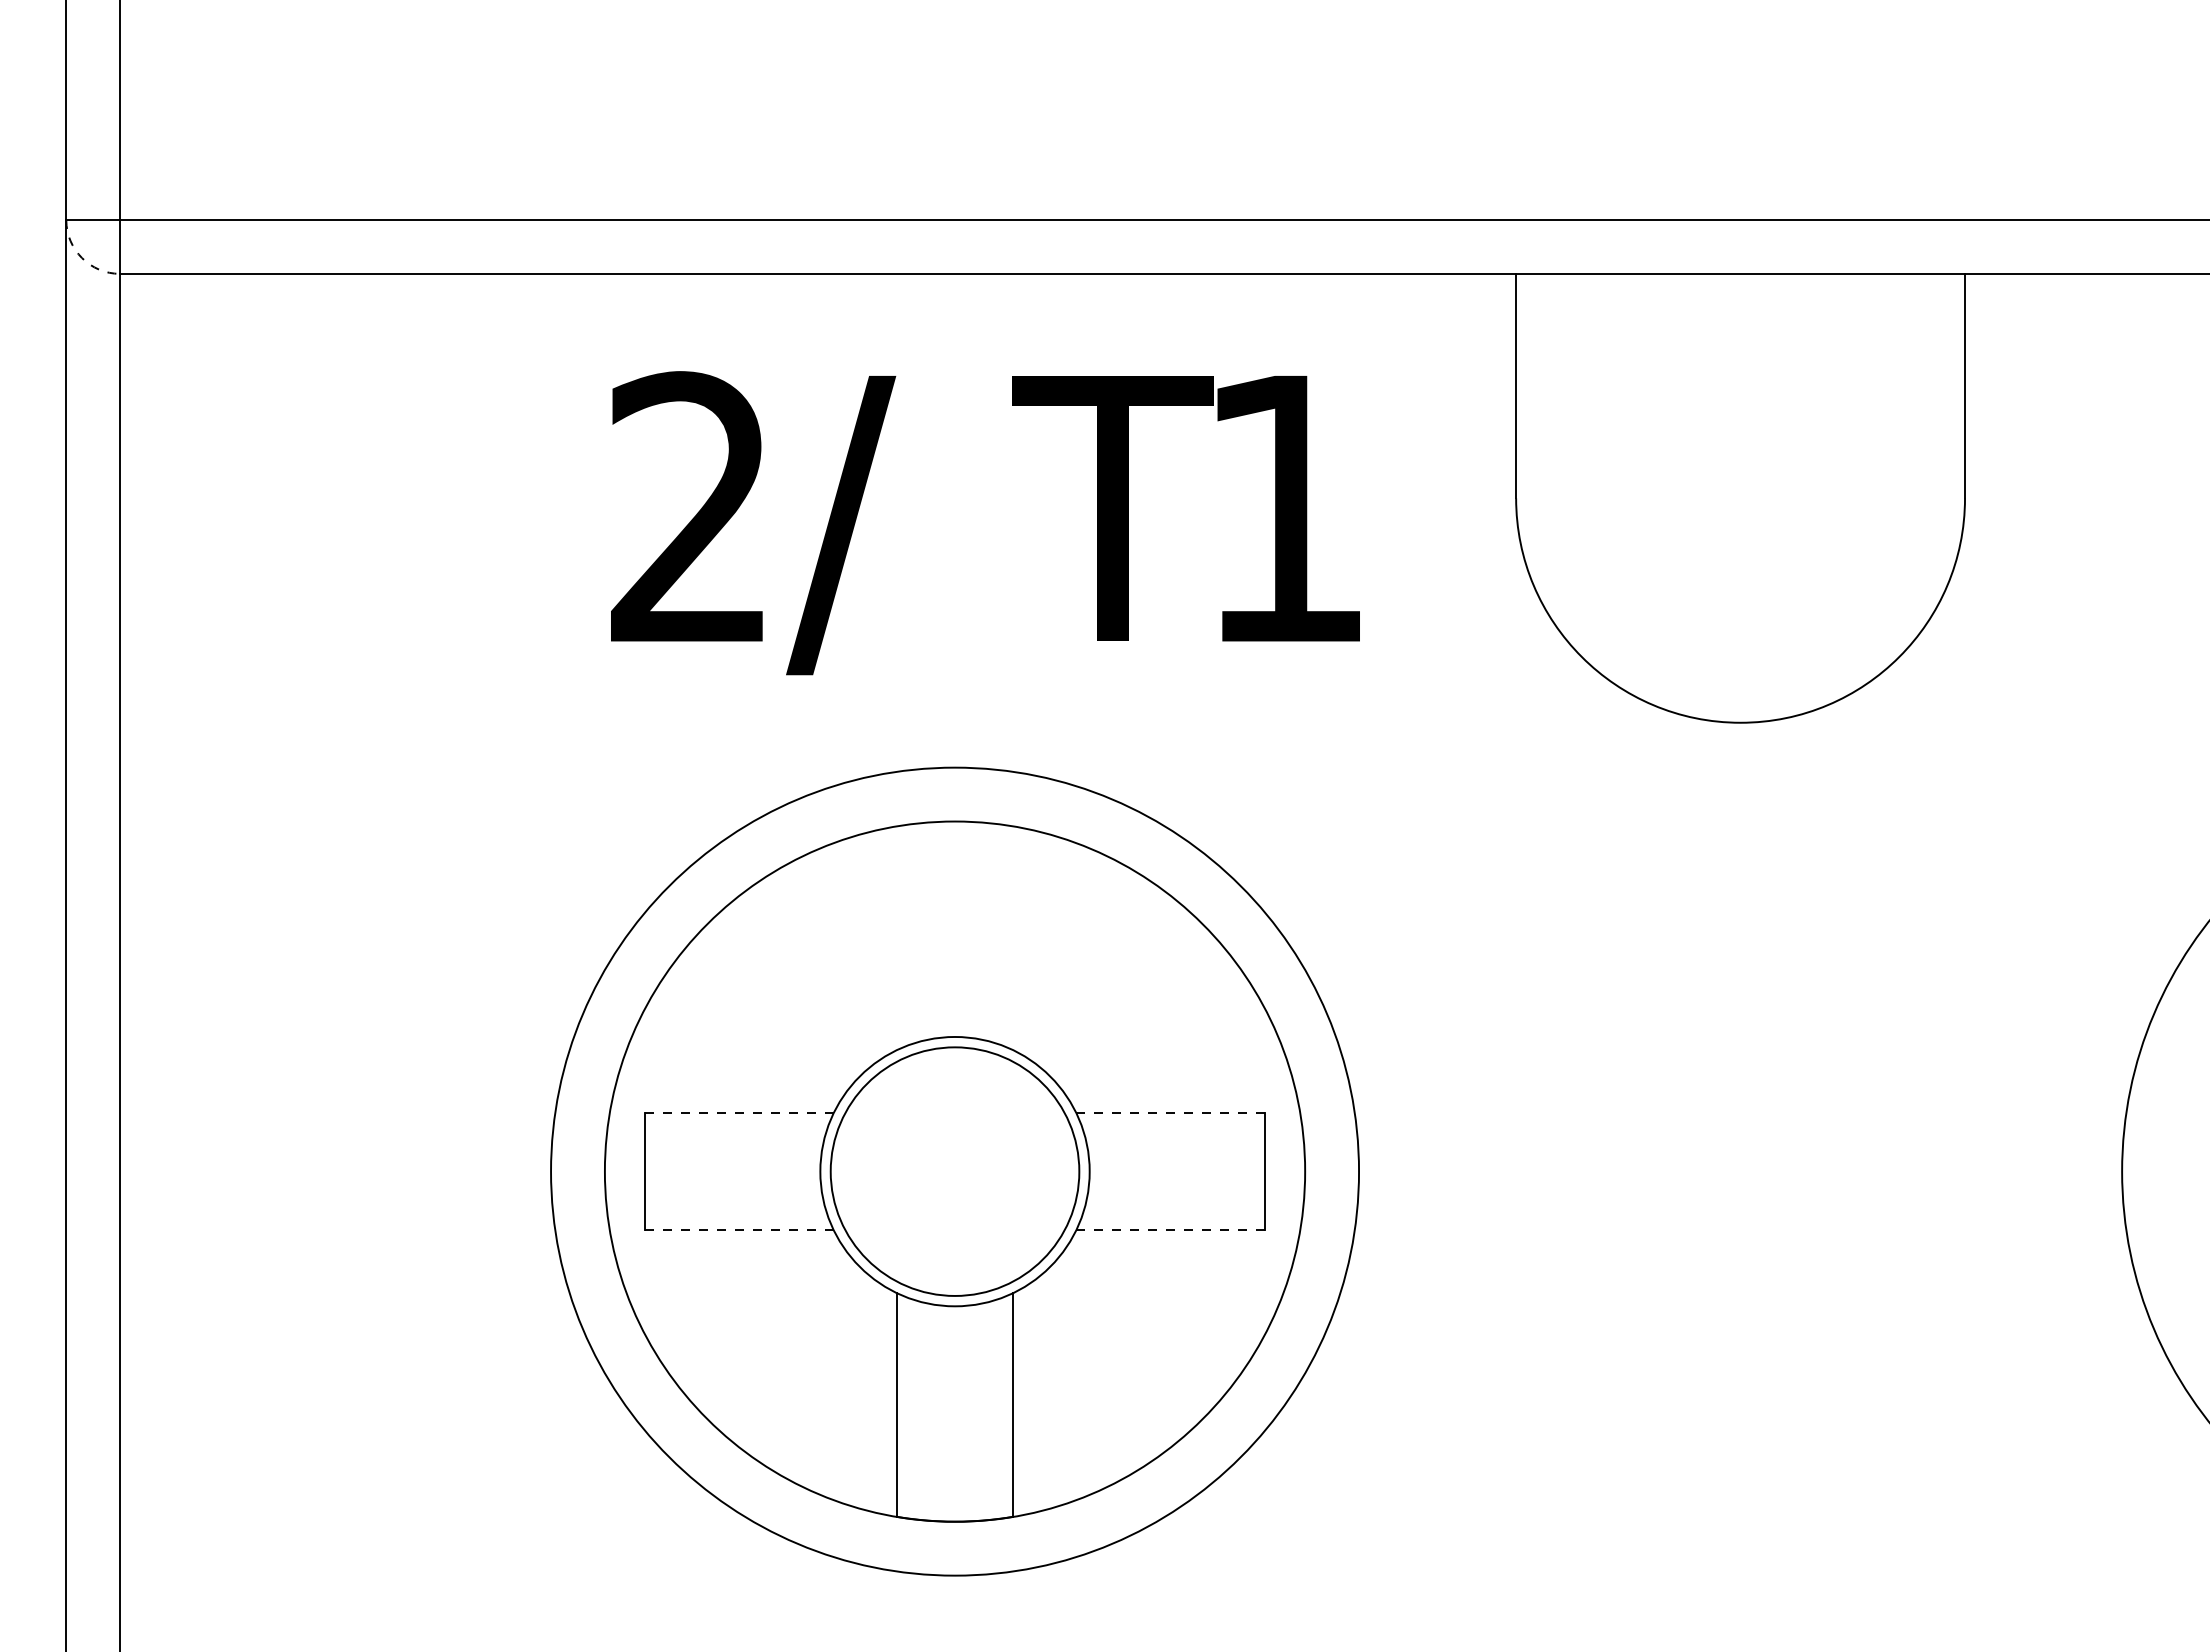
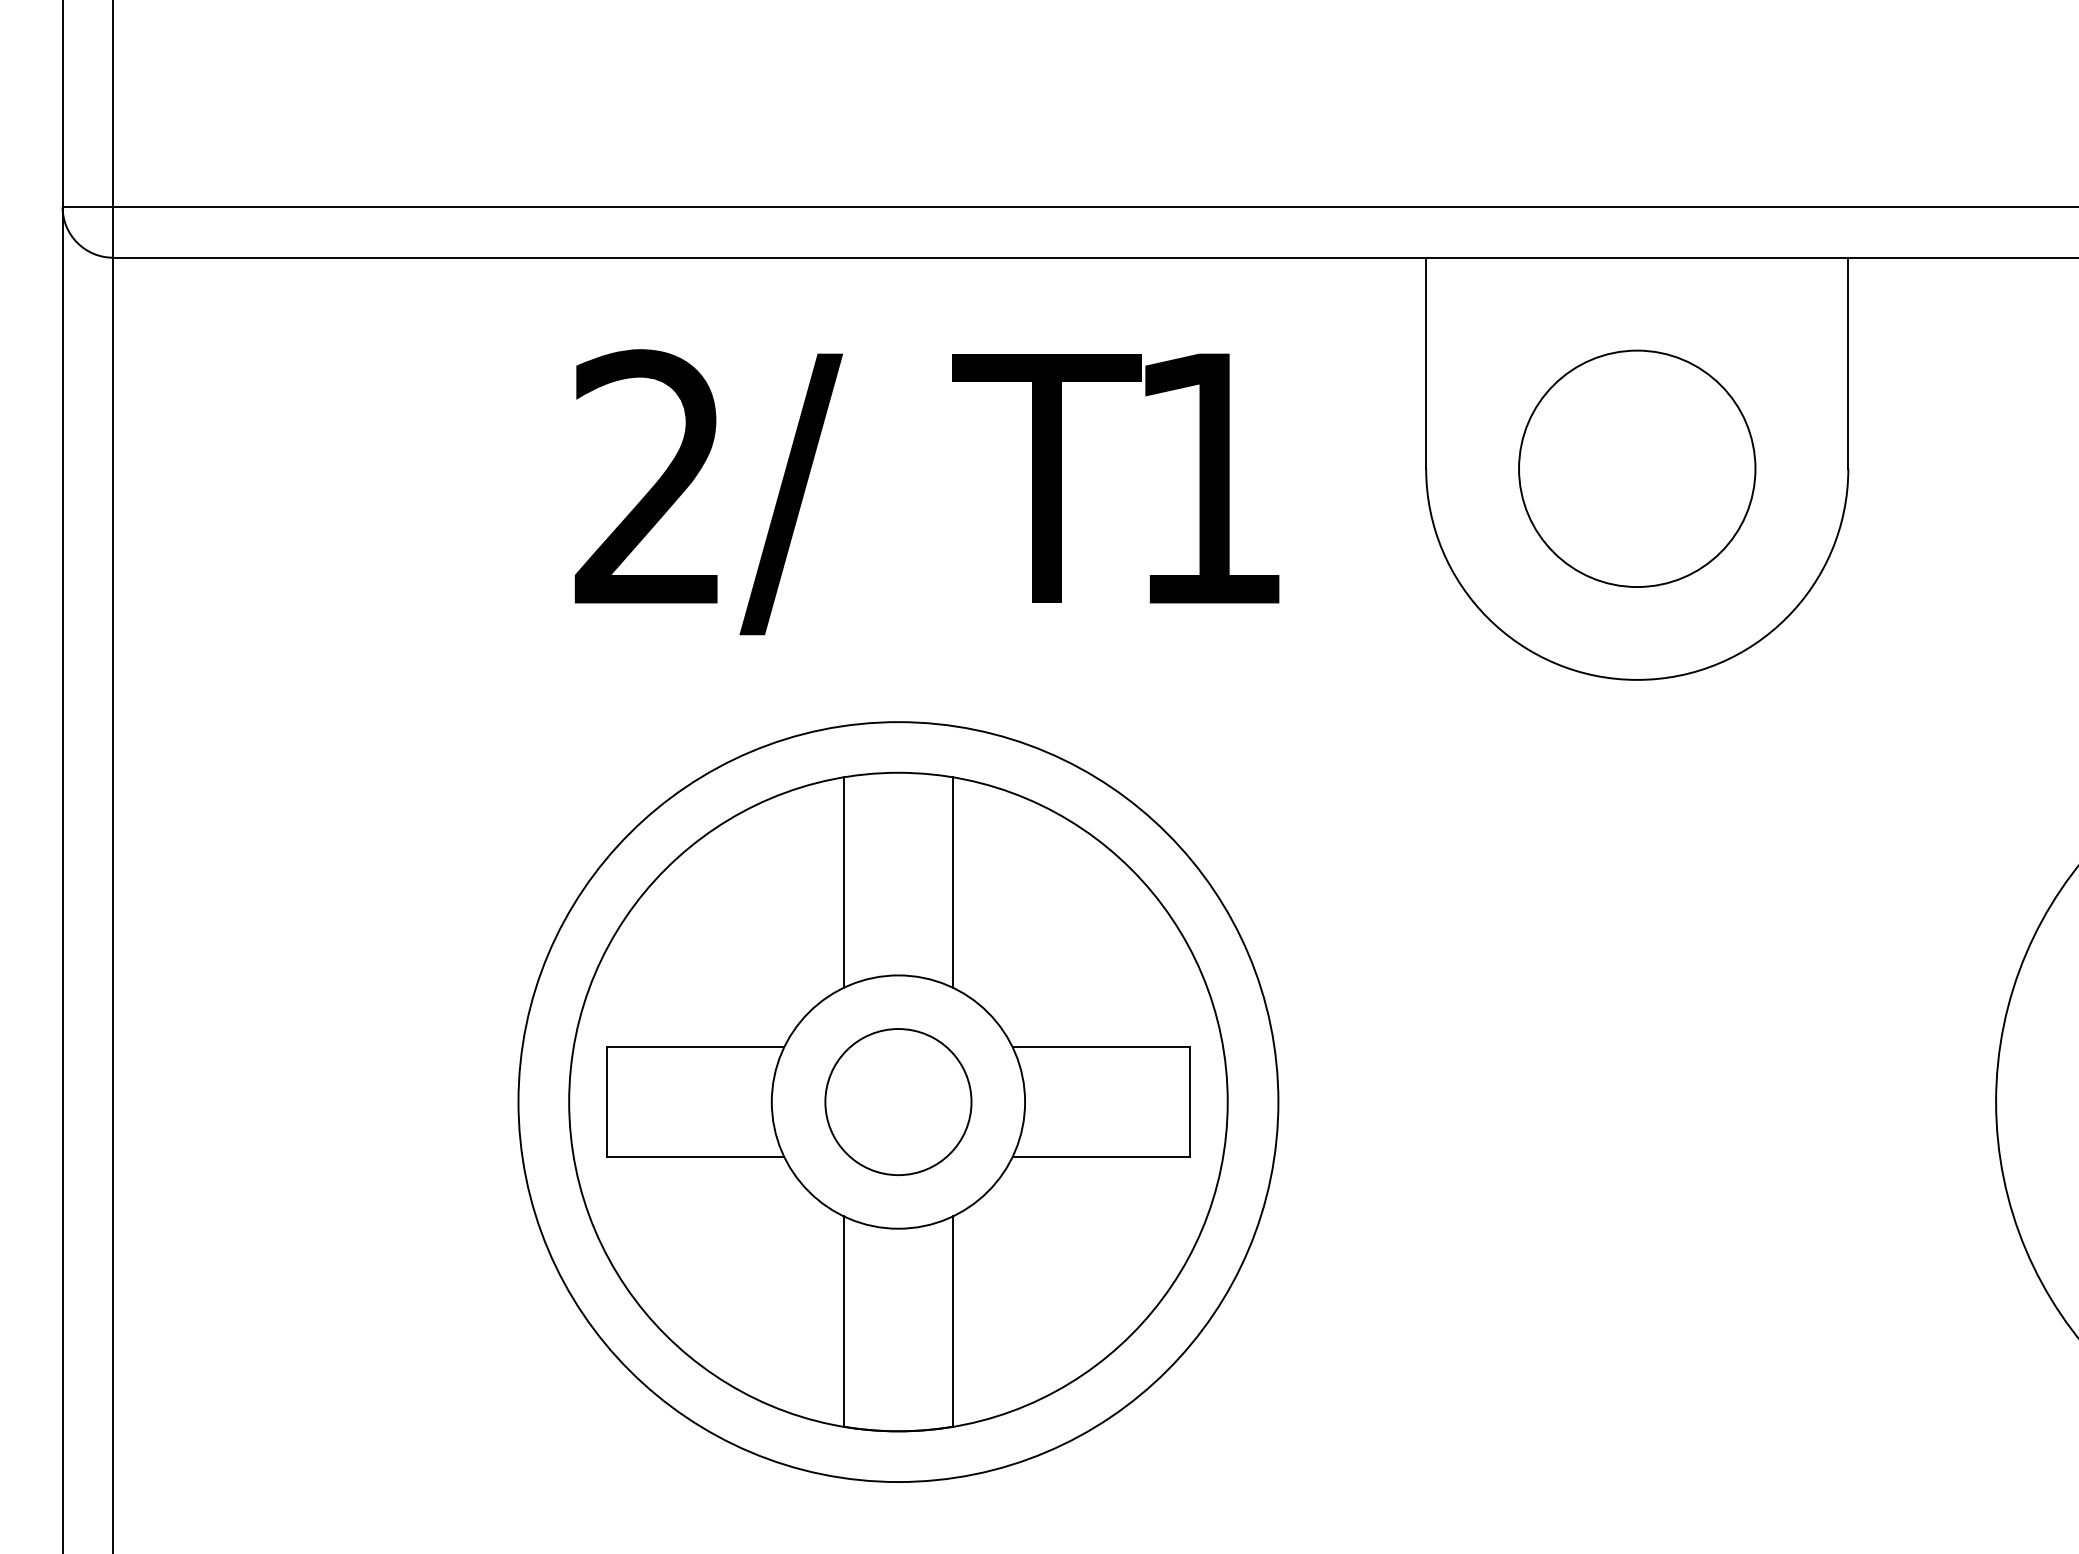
arc: (82, 258) -> (77, 243), dashed -> solid
circle: (1740, 497) -> (1637, 468), added
line: (896, 938) -> (843, 882), added
line: (1013, 938) -> (953, 882), added
line: (739, 1113) -> (695, 1047), dashed -> solid
line: (1171, 1113) -> (1102, 1047), dashed -> solid
circle: (954, 1171) -> (897, 1101), size x0.62
line: (739, 1230) -> (695, 1157), dashed -> solid
line: (1171, 1230) -> (1102, 1157), dashed -> solid

